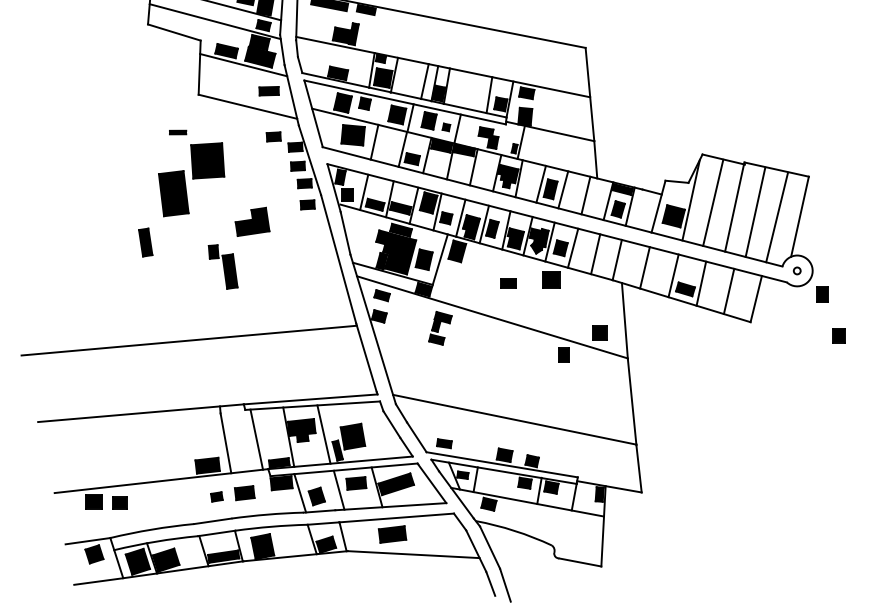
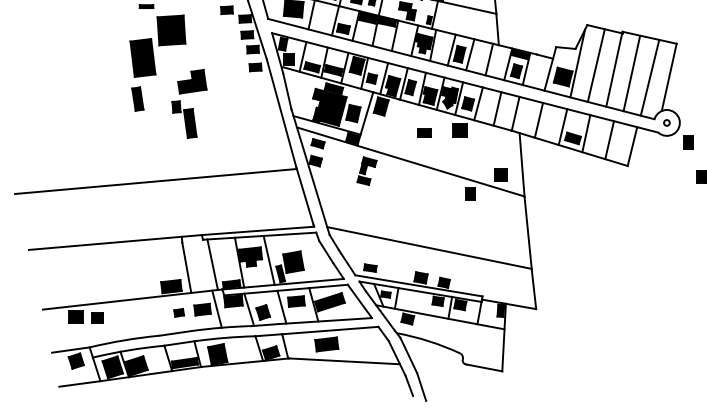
part: (252, 221) -> (192, 81), moved
part: (145, 242) -> (137, 99), moved
line: (261, 492) -> (216, 309), added

